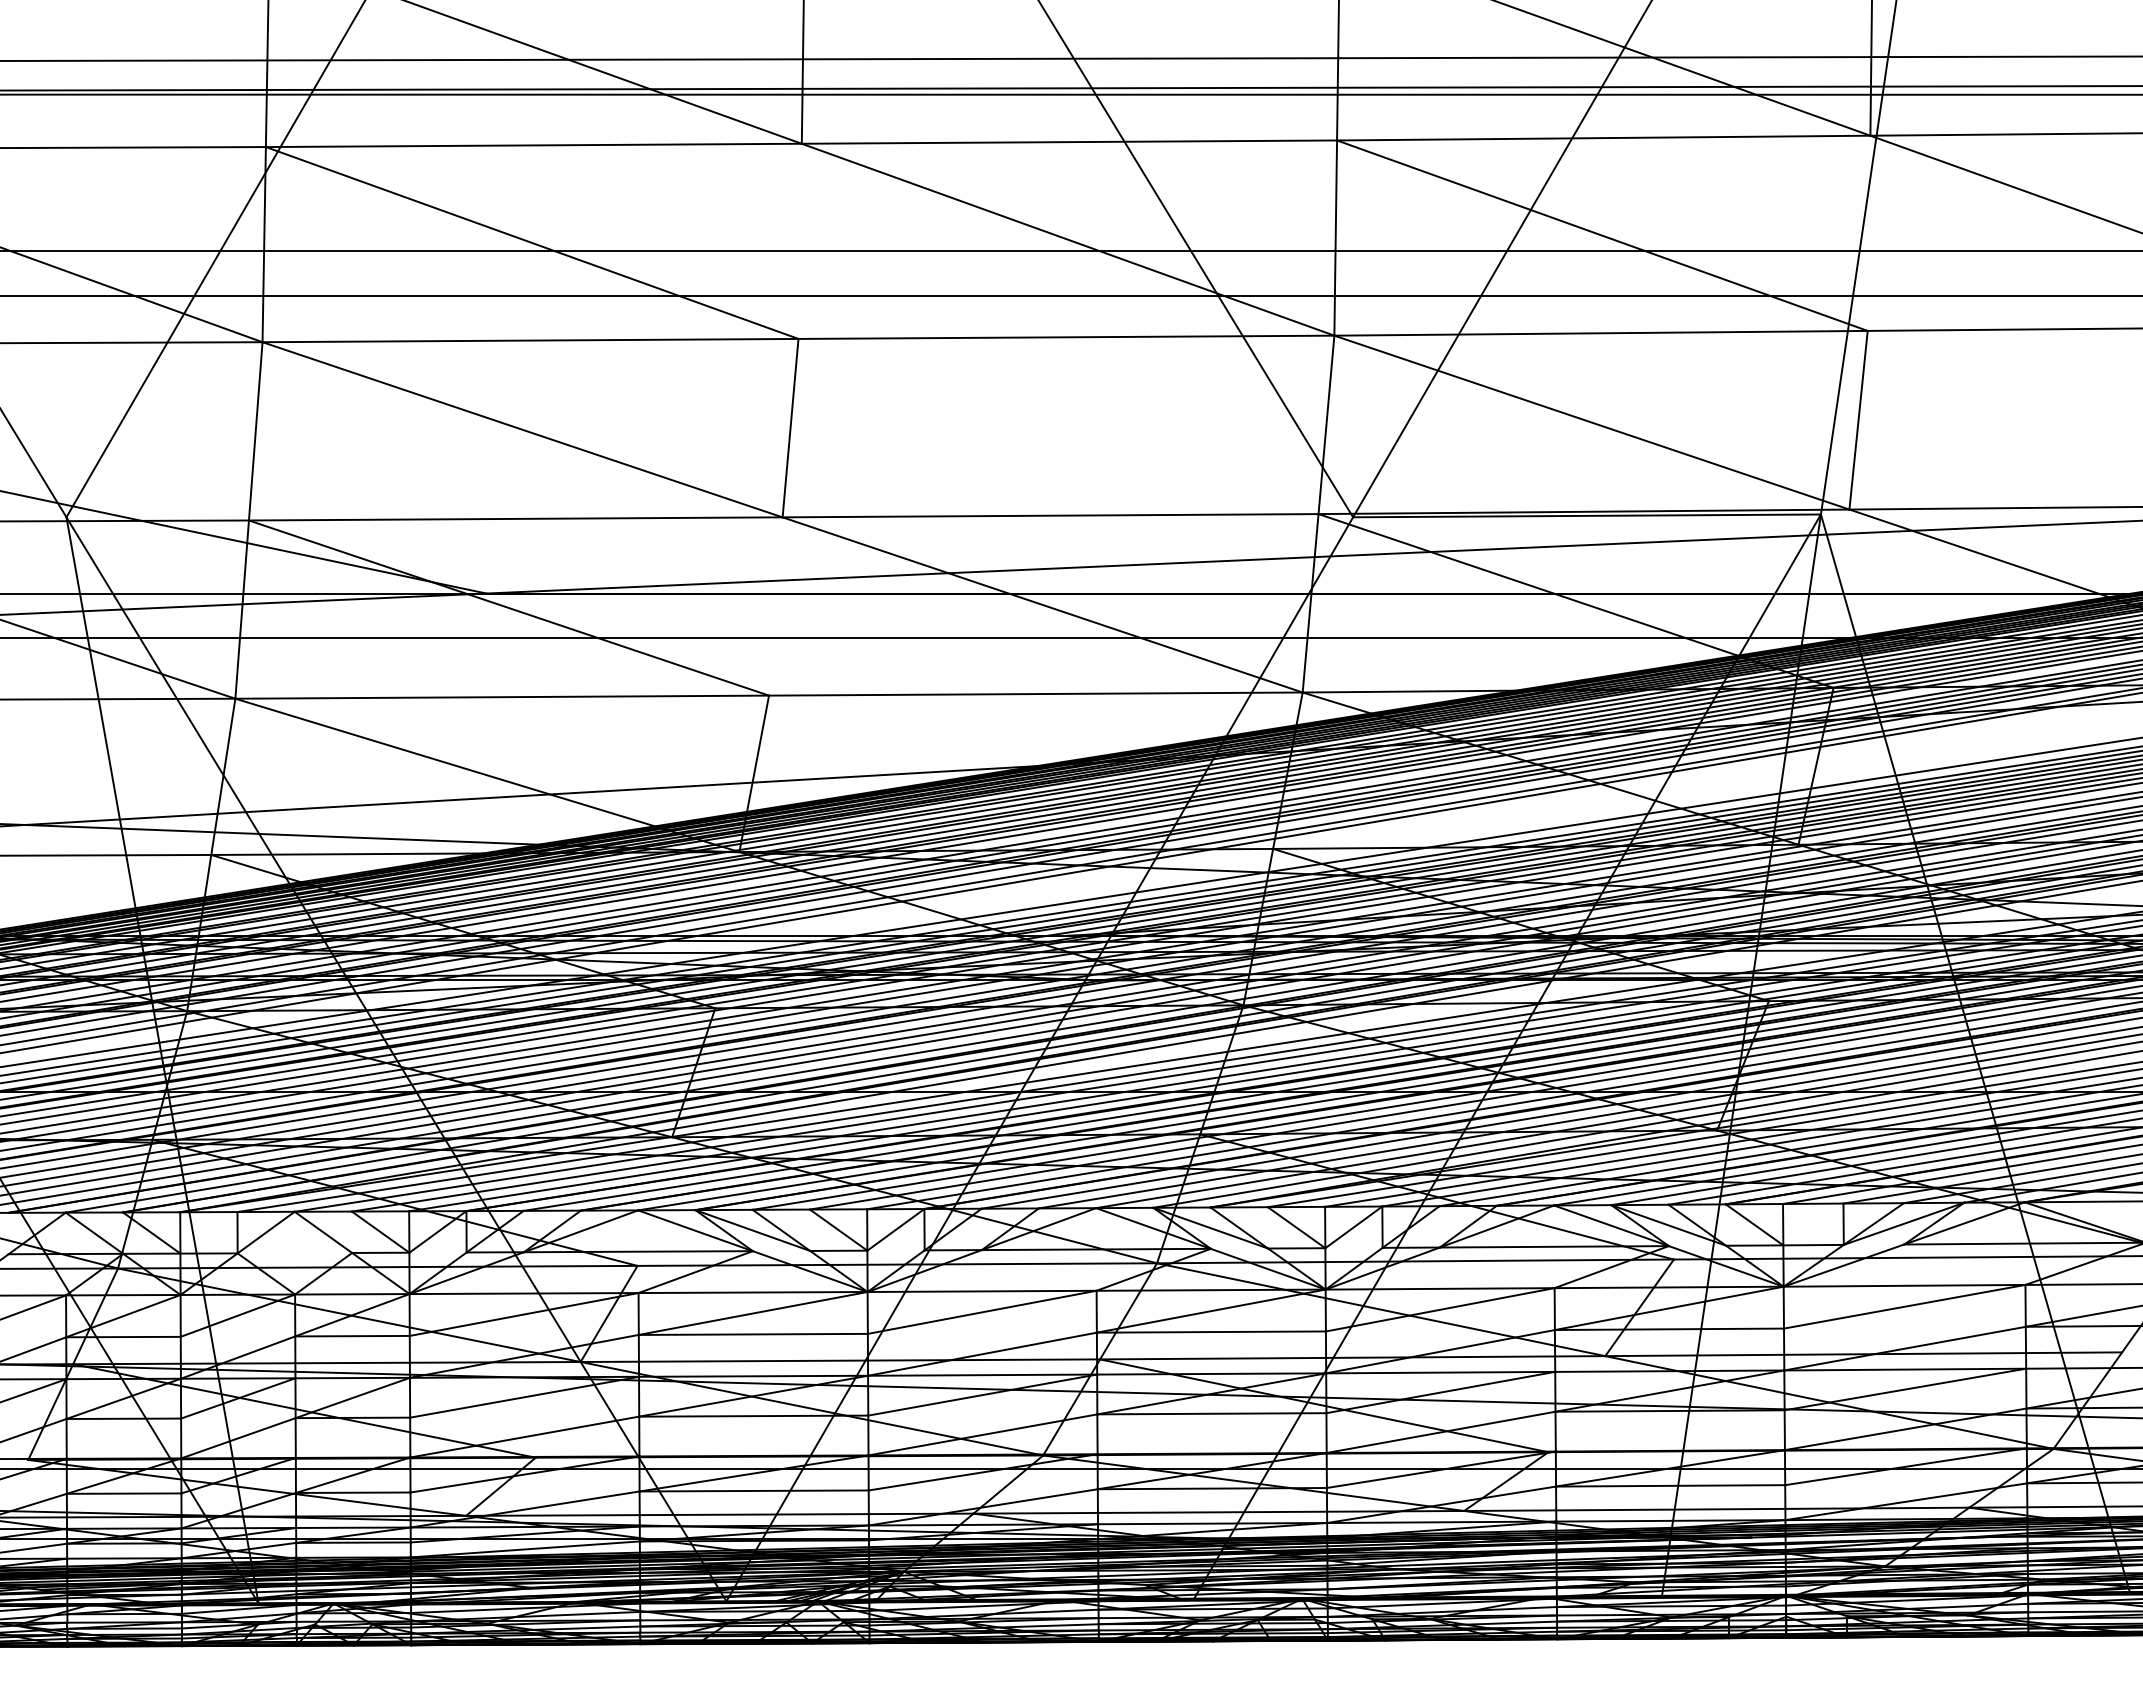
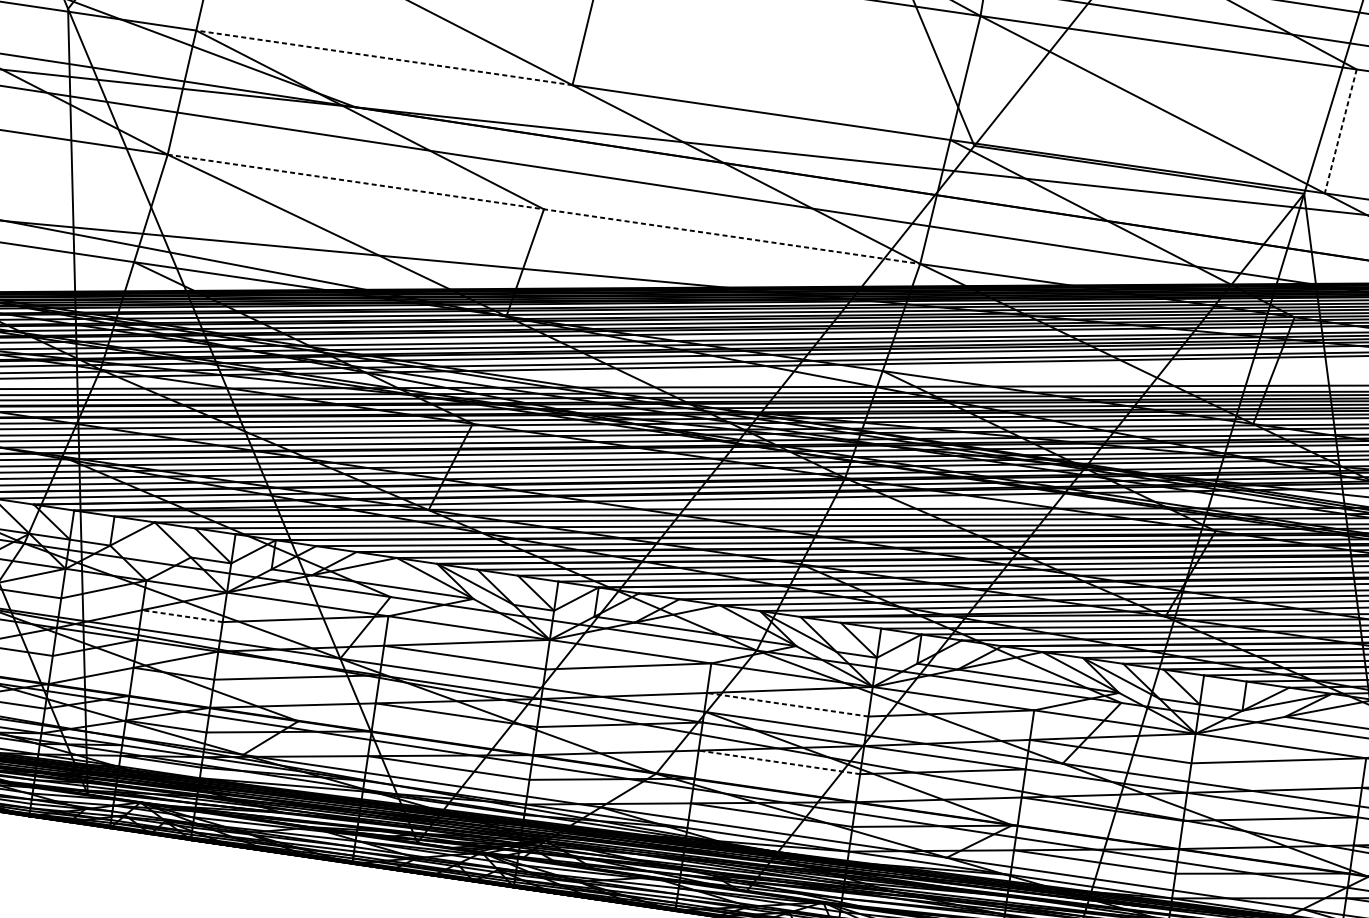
line: (1858, 420) -> (1340, 131), solid -> dashed
line: (515, 518) -> (384, 57), solid -> dashed
line: (769, 695) -> (544, 209), solid -> dashed
line: (1211, 1332) -> (787, 705), solid -> dashed
line: (352, 1336) -> (182, 616), solid -> dashed
line: (1211, 1413) -> (779, 762), solid -> dashed

